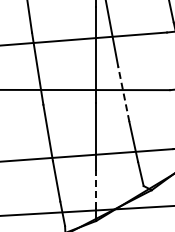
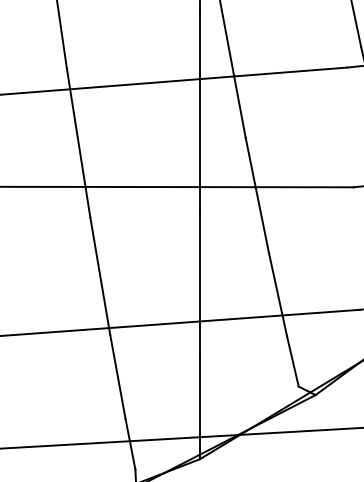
line: (123, 93) -> (256, 194), dashed -> solid
line: (96, 188) -> (200, 391), dashed -> solid

